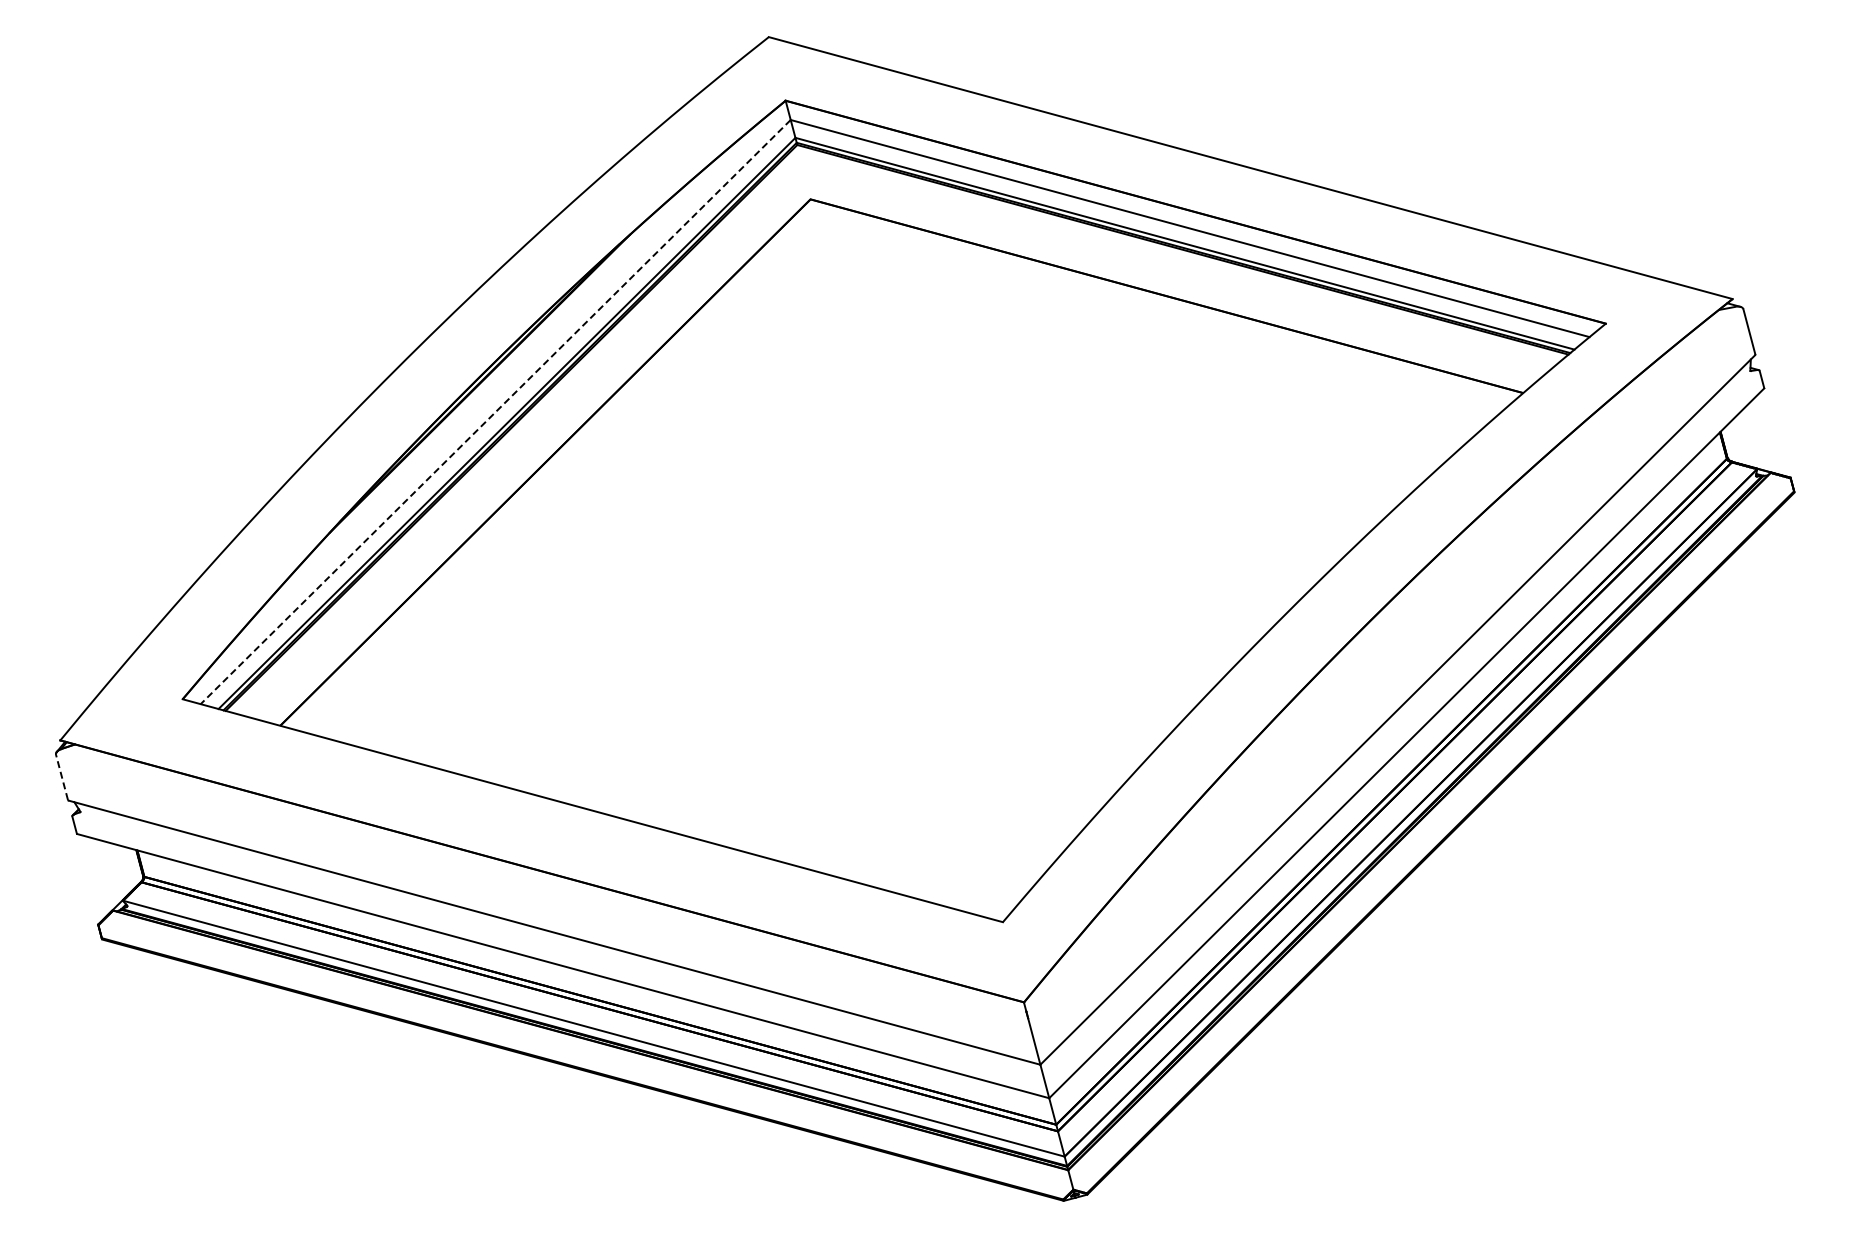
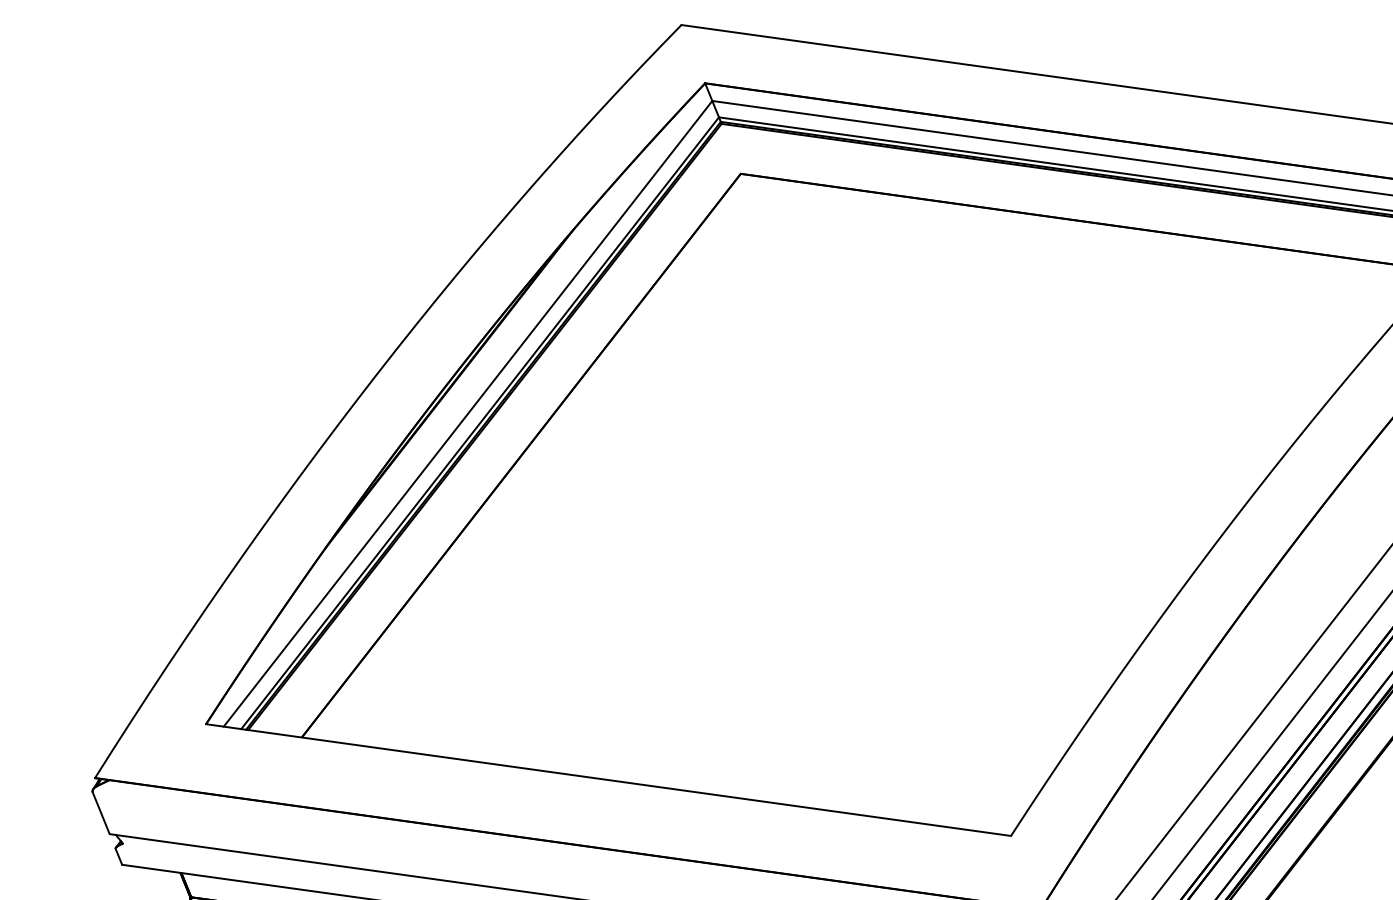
line: (495, 412) -> (467, 414), dashed -> solid
line: (61, 776) -> (100, 812), dashed -> solid

